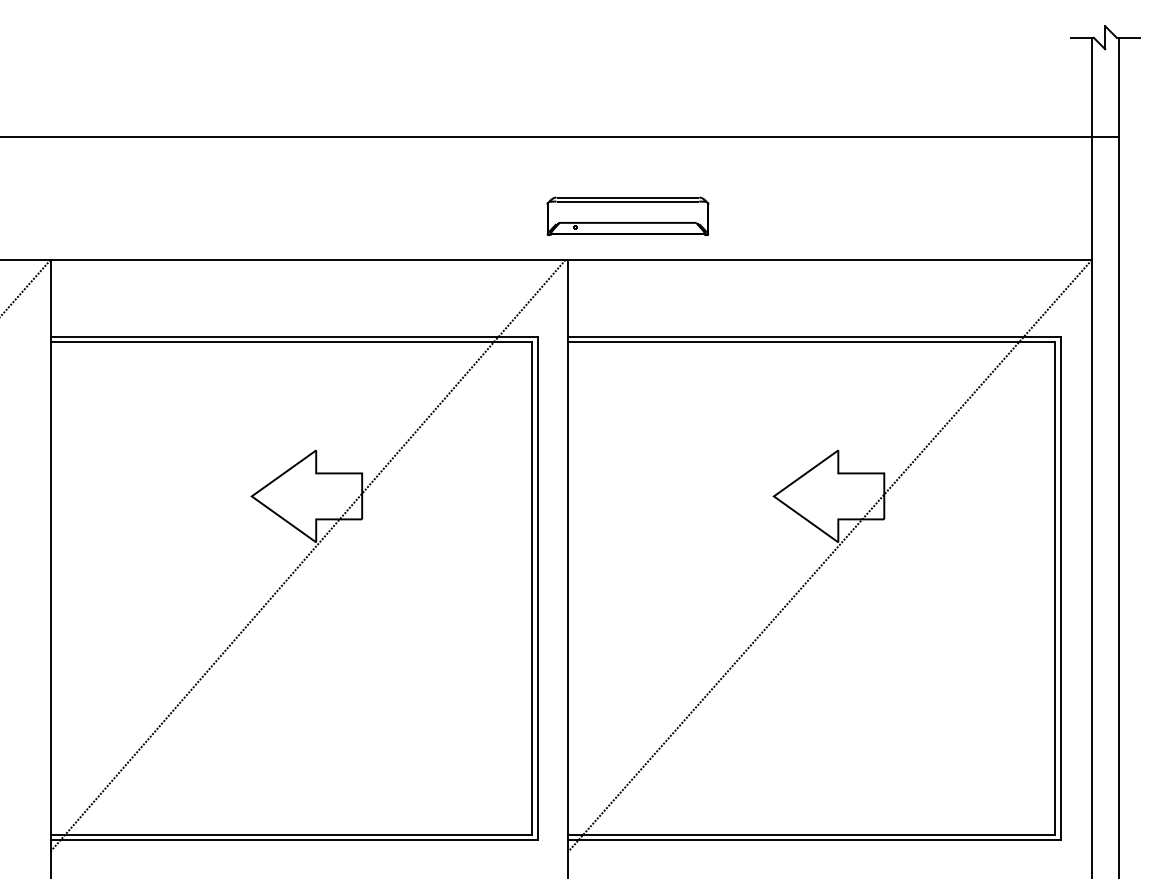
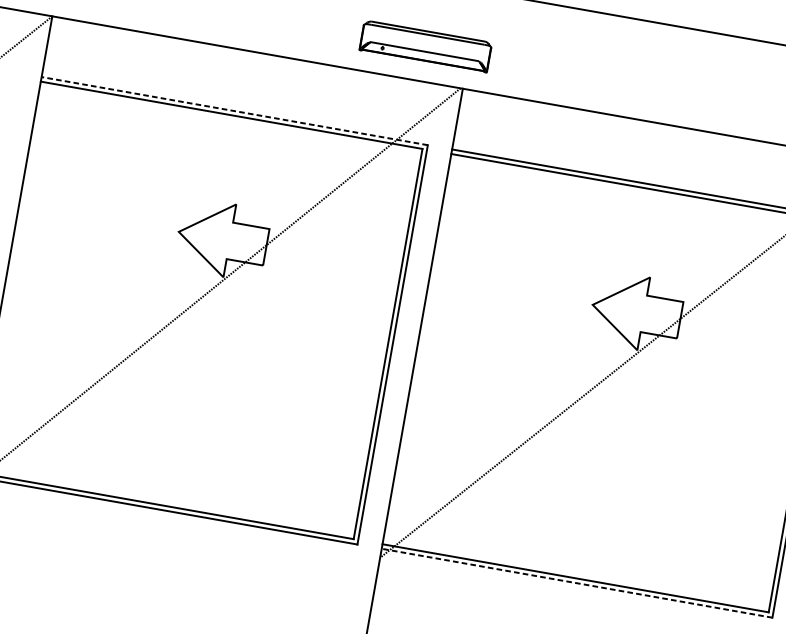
part: (627, 215) -> (425, 45), moved
line: (294, 336) -> (235, 111), solid -> dashed
line: (814, 840) -> (576, 583), solid -> dashed

